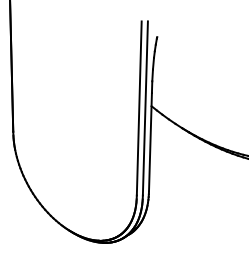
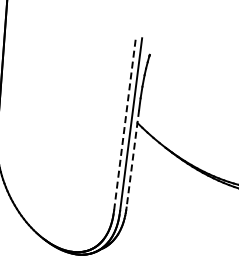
line: (139, 107) -> (125, 123), solid -> dashed
line: (150, 142) -> (132, 159), solid -> dashed

